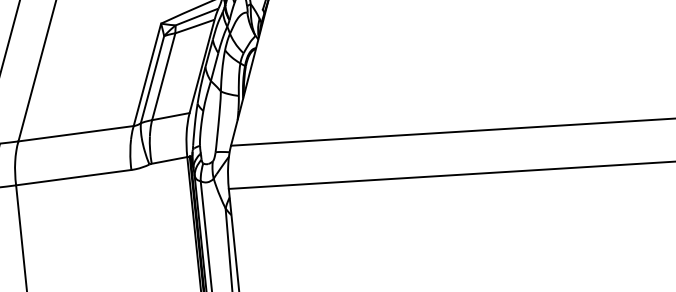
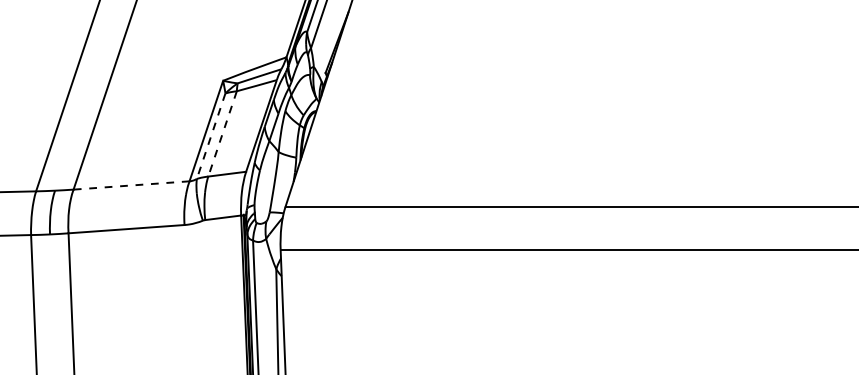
line: (163, 76) -> (222, 133), solid -> dashed
line: (152, 79) -> (211, 136), solid -> dashed
line: (76, 133) -> (131, 185), solid -> dashed

